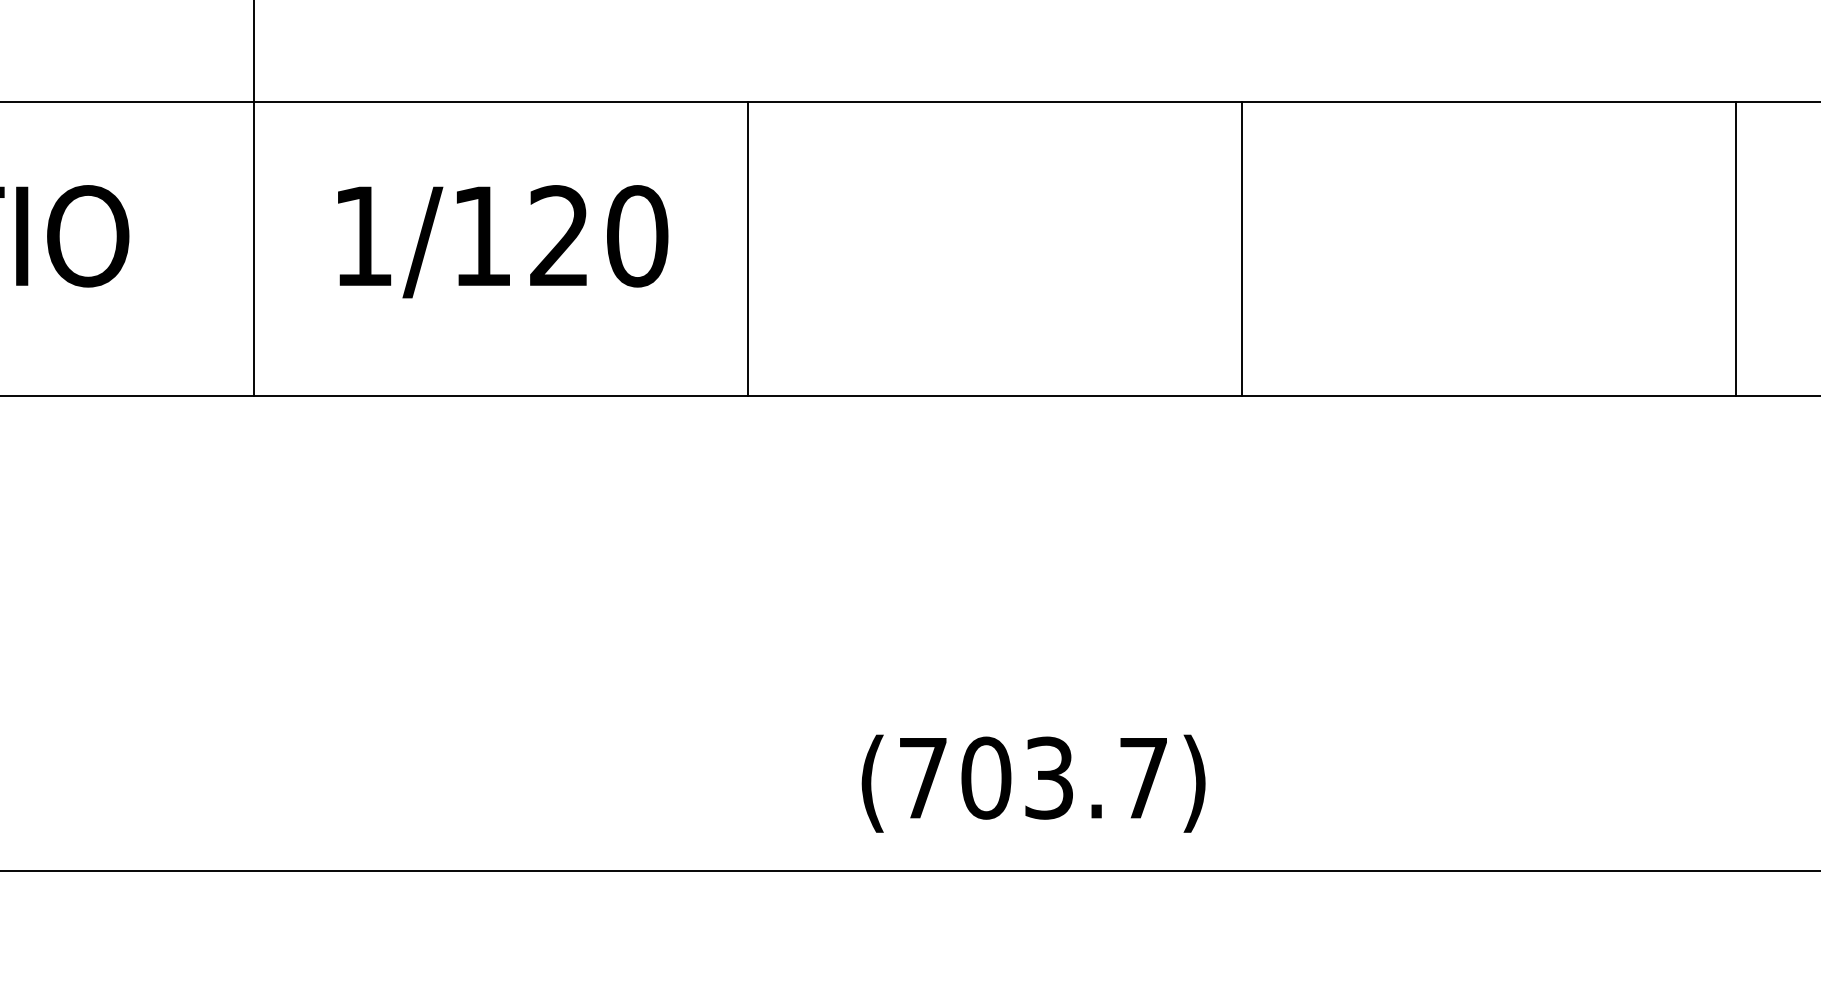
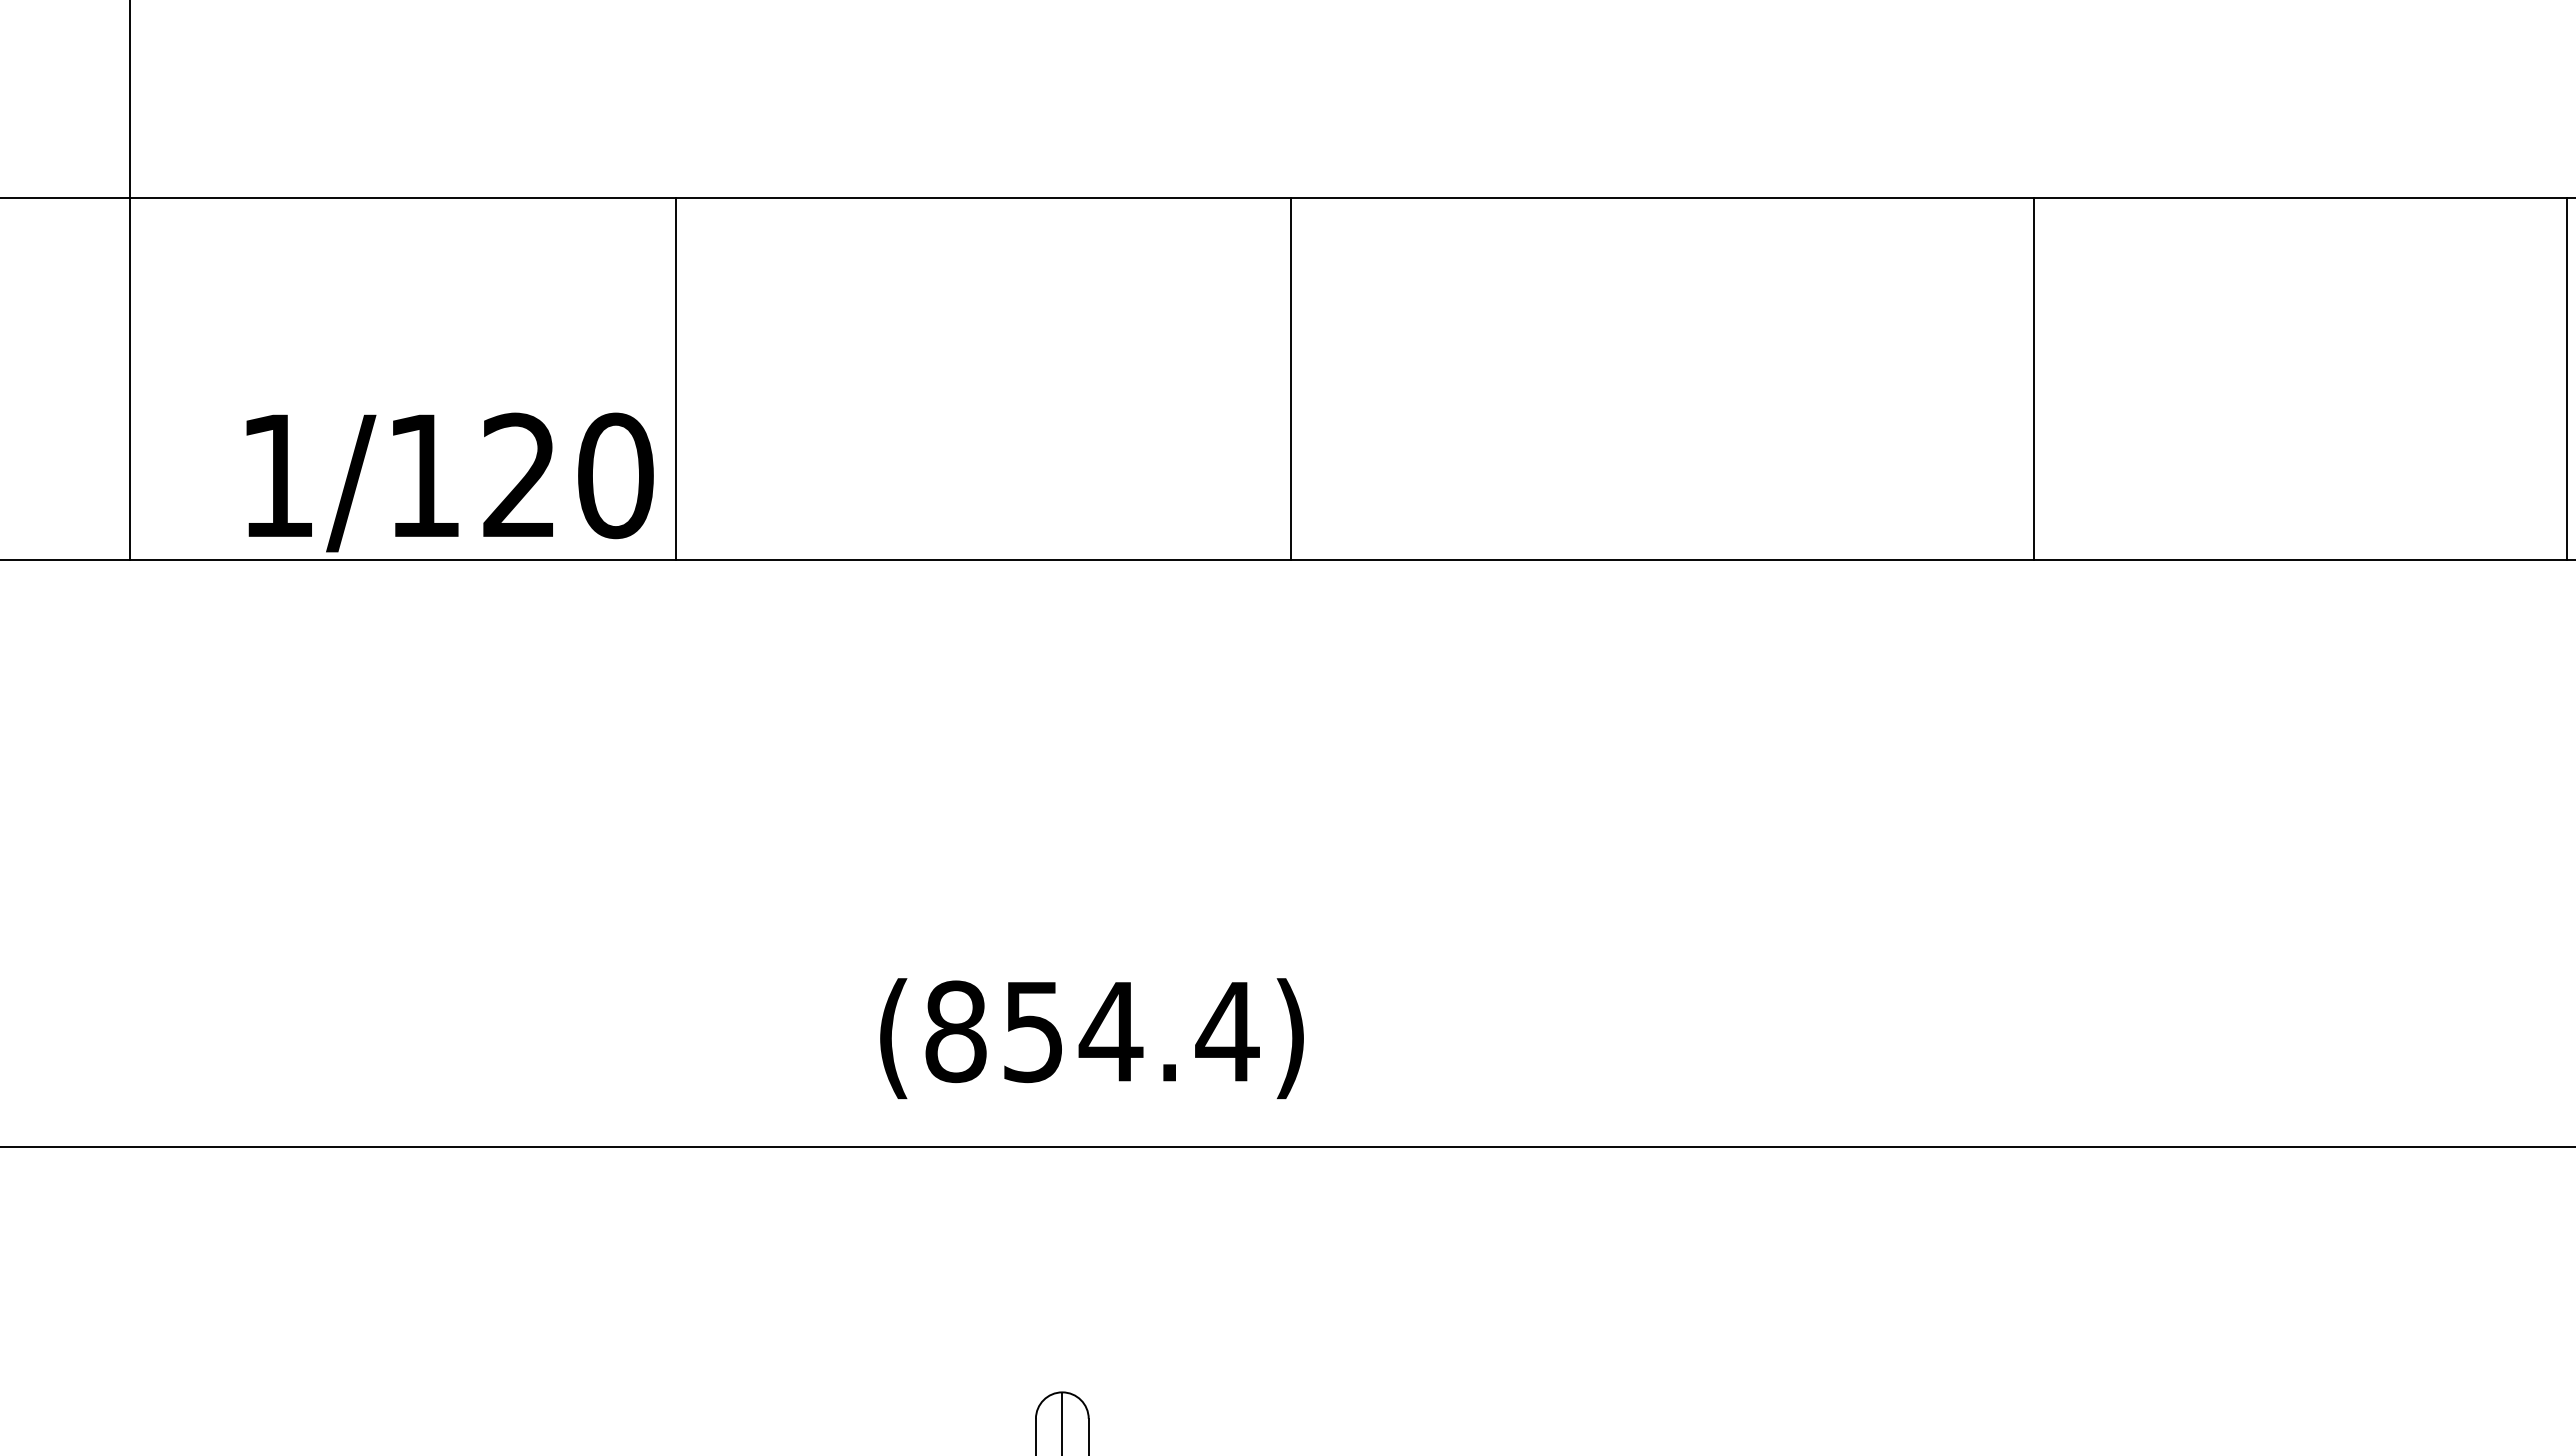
text: (502, 241) -> (449, 482), moved
line: (747, 248) -> (675, 378), moved
line: (1241, 248) -> (1290, 378), moved
line: (1735, 248) -> (2033, 378), moved
text: (1034, 777) -> (1092, 1031), (703.7) -> (854.4)

